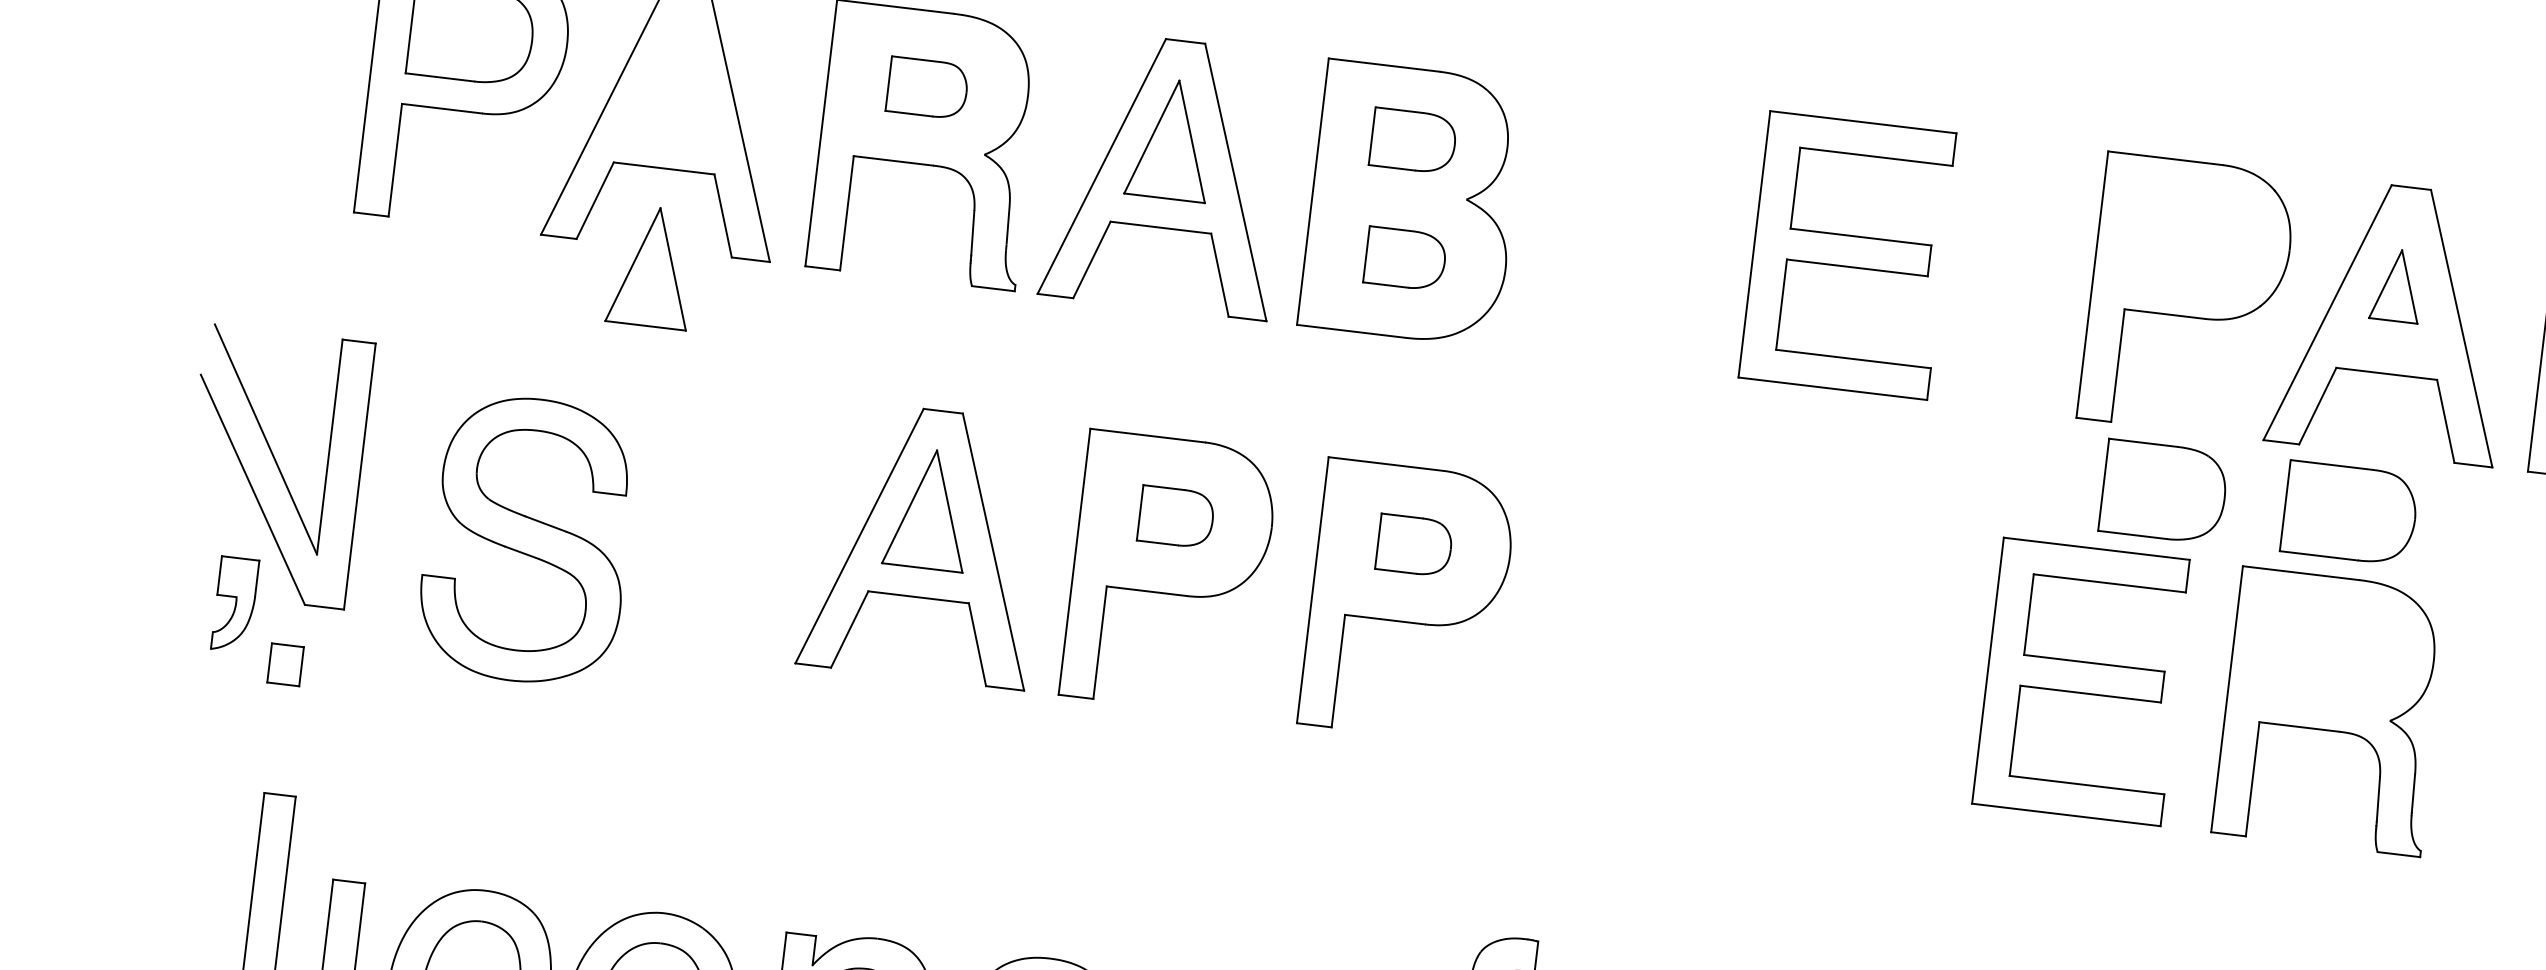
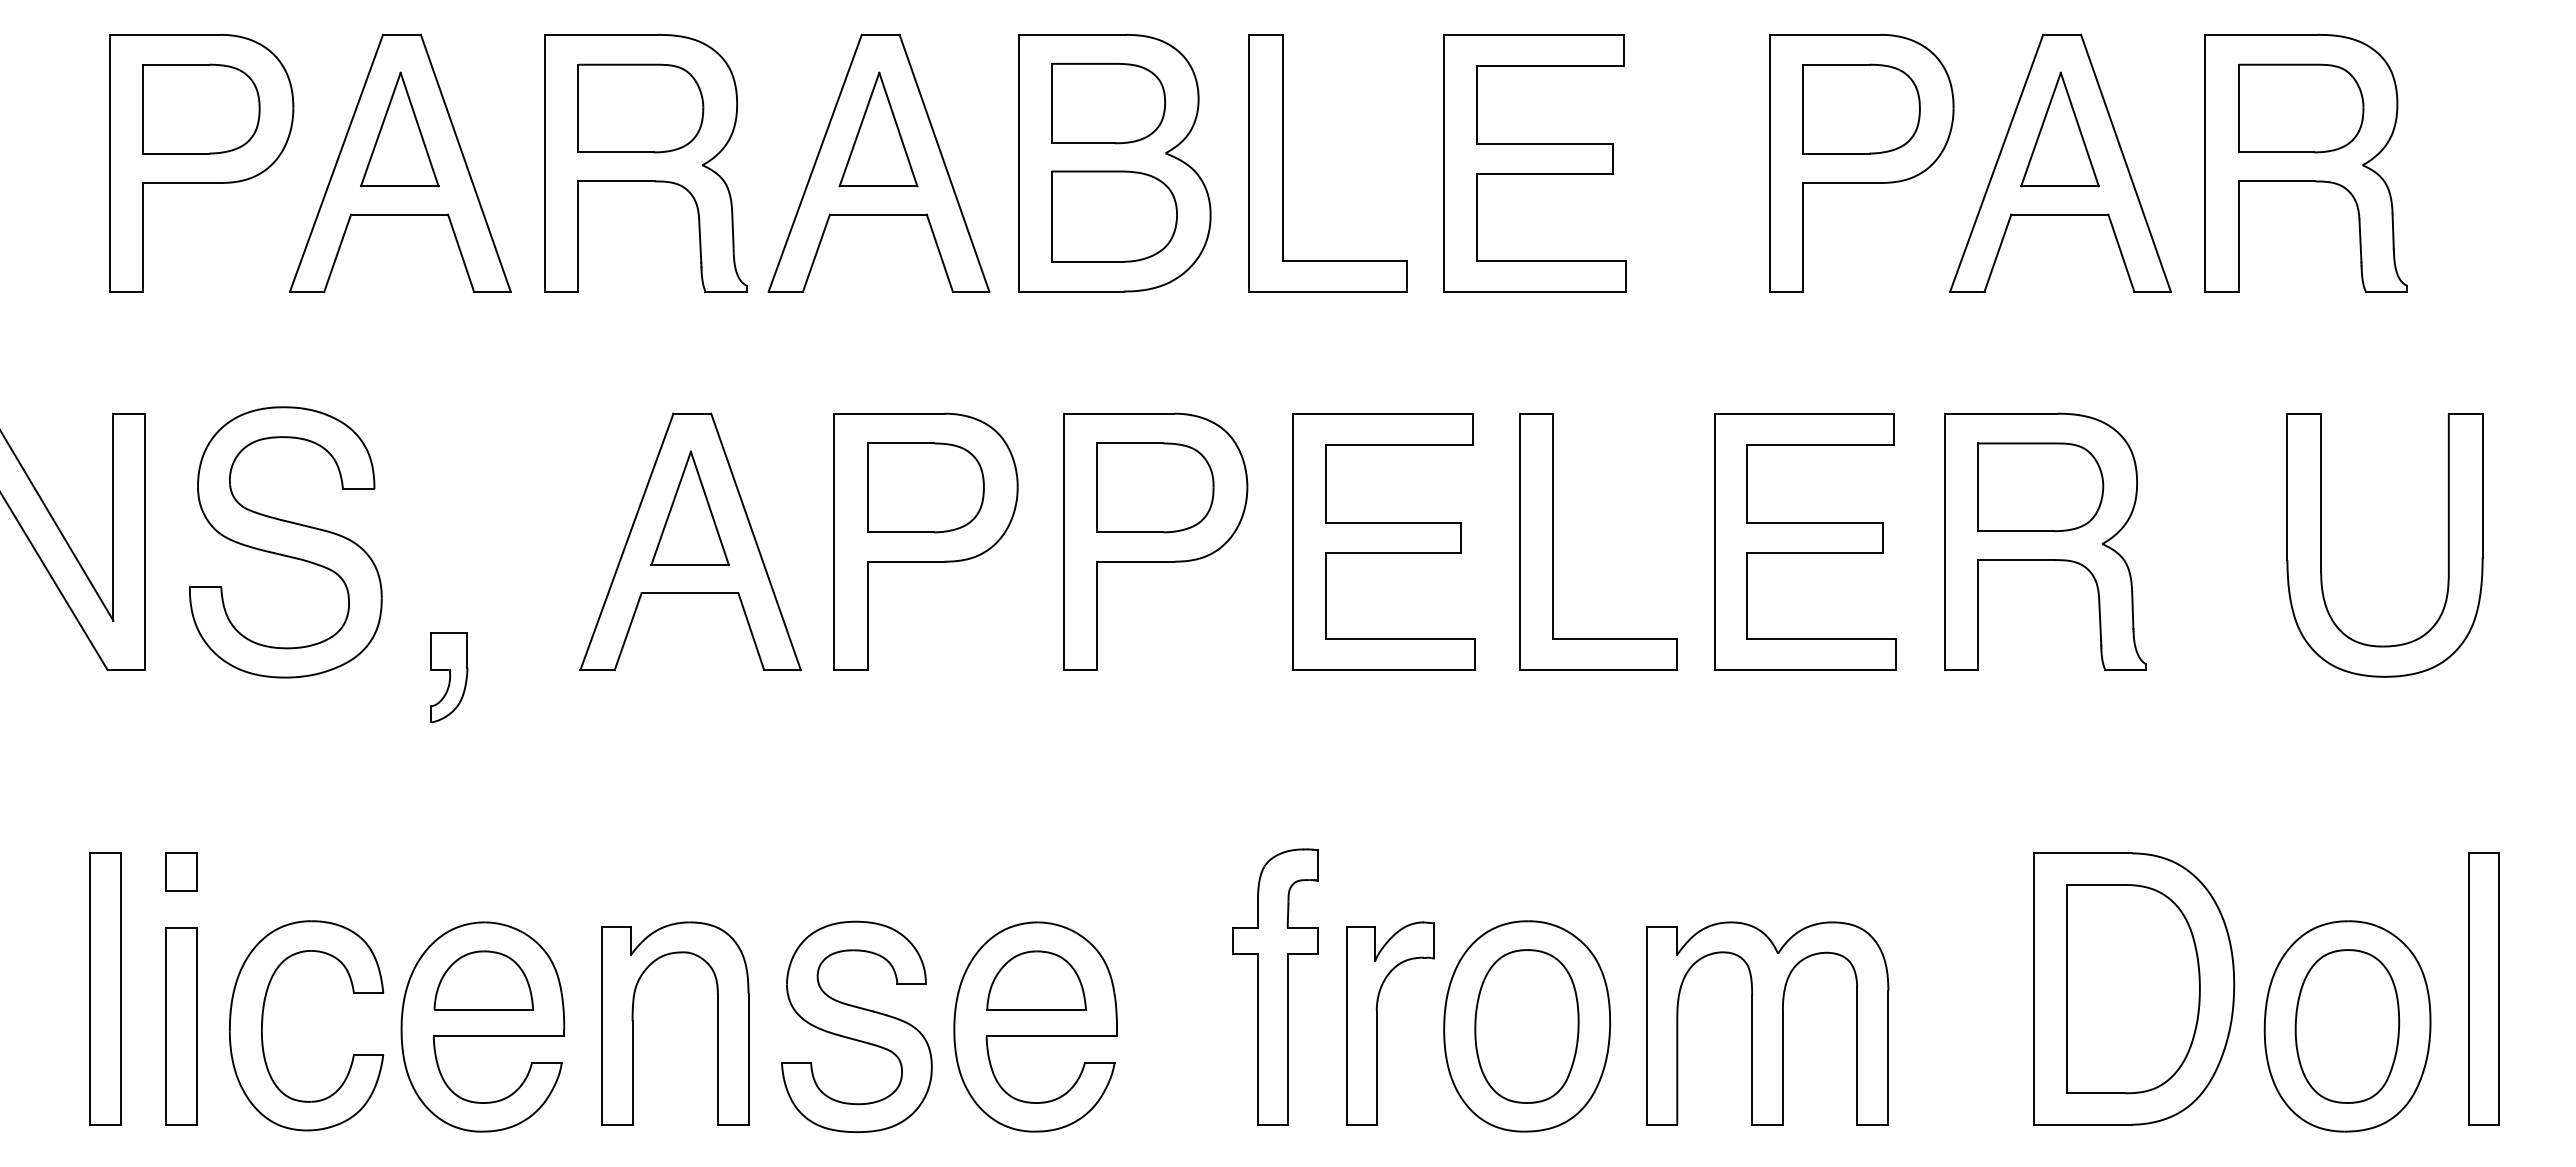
part: (927, 88) -> (640, 108), size x1.67
part: (1413, 140) -> (1108, 103), size x1.43
part: (1587, 224) -> (1283, 163), added
part: (1405, 258) -> (1114, 216), size x1.67
part: (652, 266) -> (399, 129), moved
part: (2396, 285) -> (2059, 129), size x1.67
part: (2164, 491) -> (1861, 108), moved
part: (2349, 513) -> (2040, 487), moved
part: (1176, 516) -> (925, 487), size x1.67
part: (527, 540) -> (285, 542), moved
part: (1414, 545) -> (1155, 487), size x1.67
part: (235, 604) -> (449, 677), moved
part: (1644, 629) -> (1383, 541), added
part: (1820, 650) -> (1553, 541), added
part: (286, 664) -> (181, 871), moved

